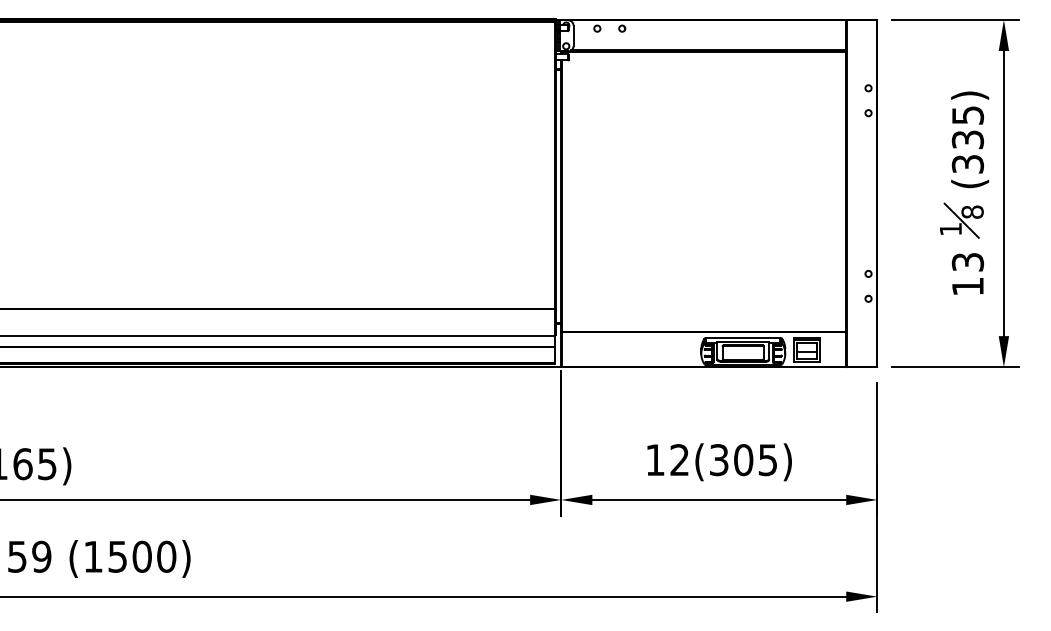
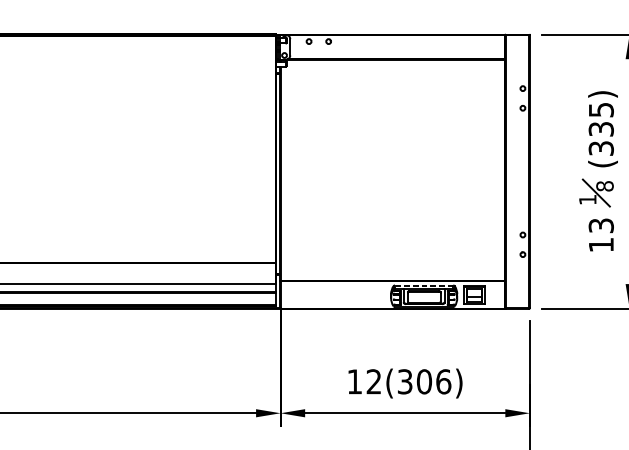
line: (743, 337) -> (424, 285), solid -> dashed
text: (767, 460) -> (443, 382), 12(305) -> 12(306)

